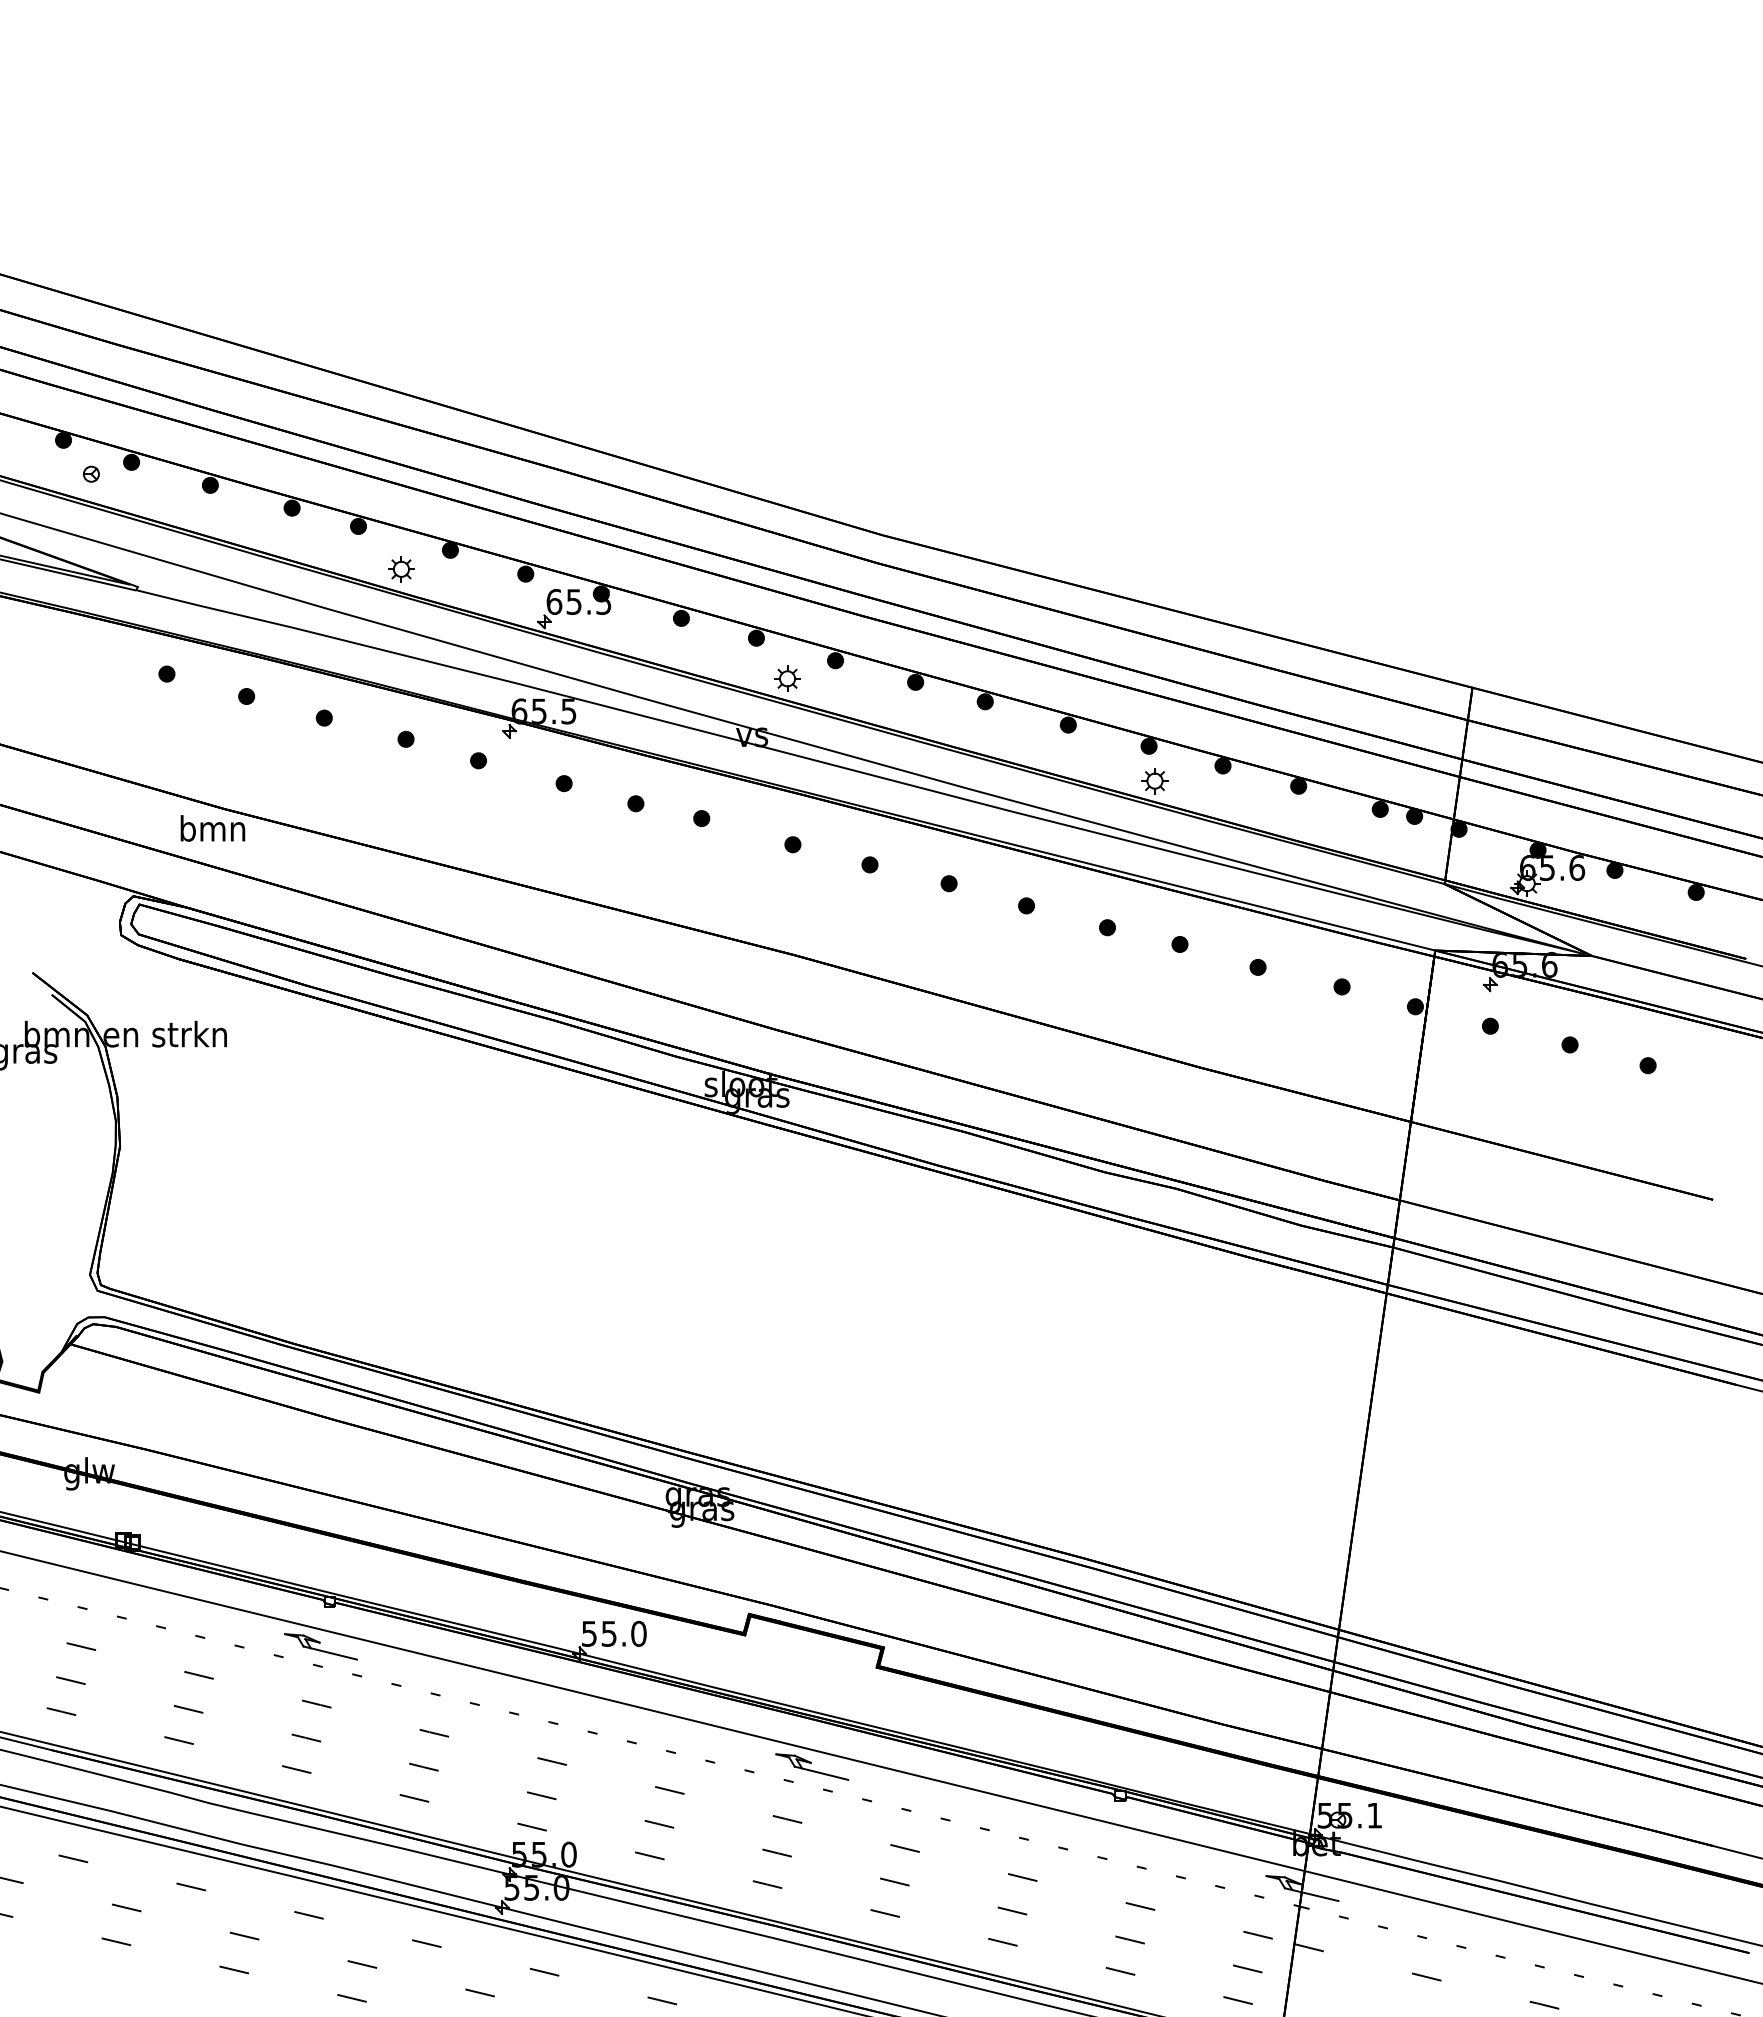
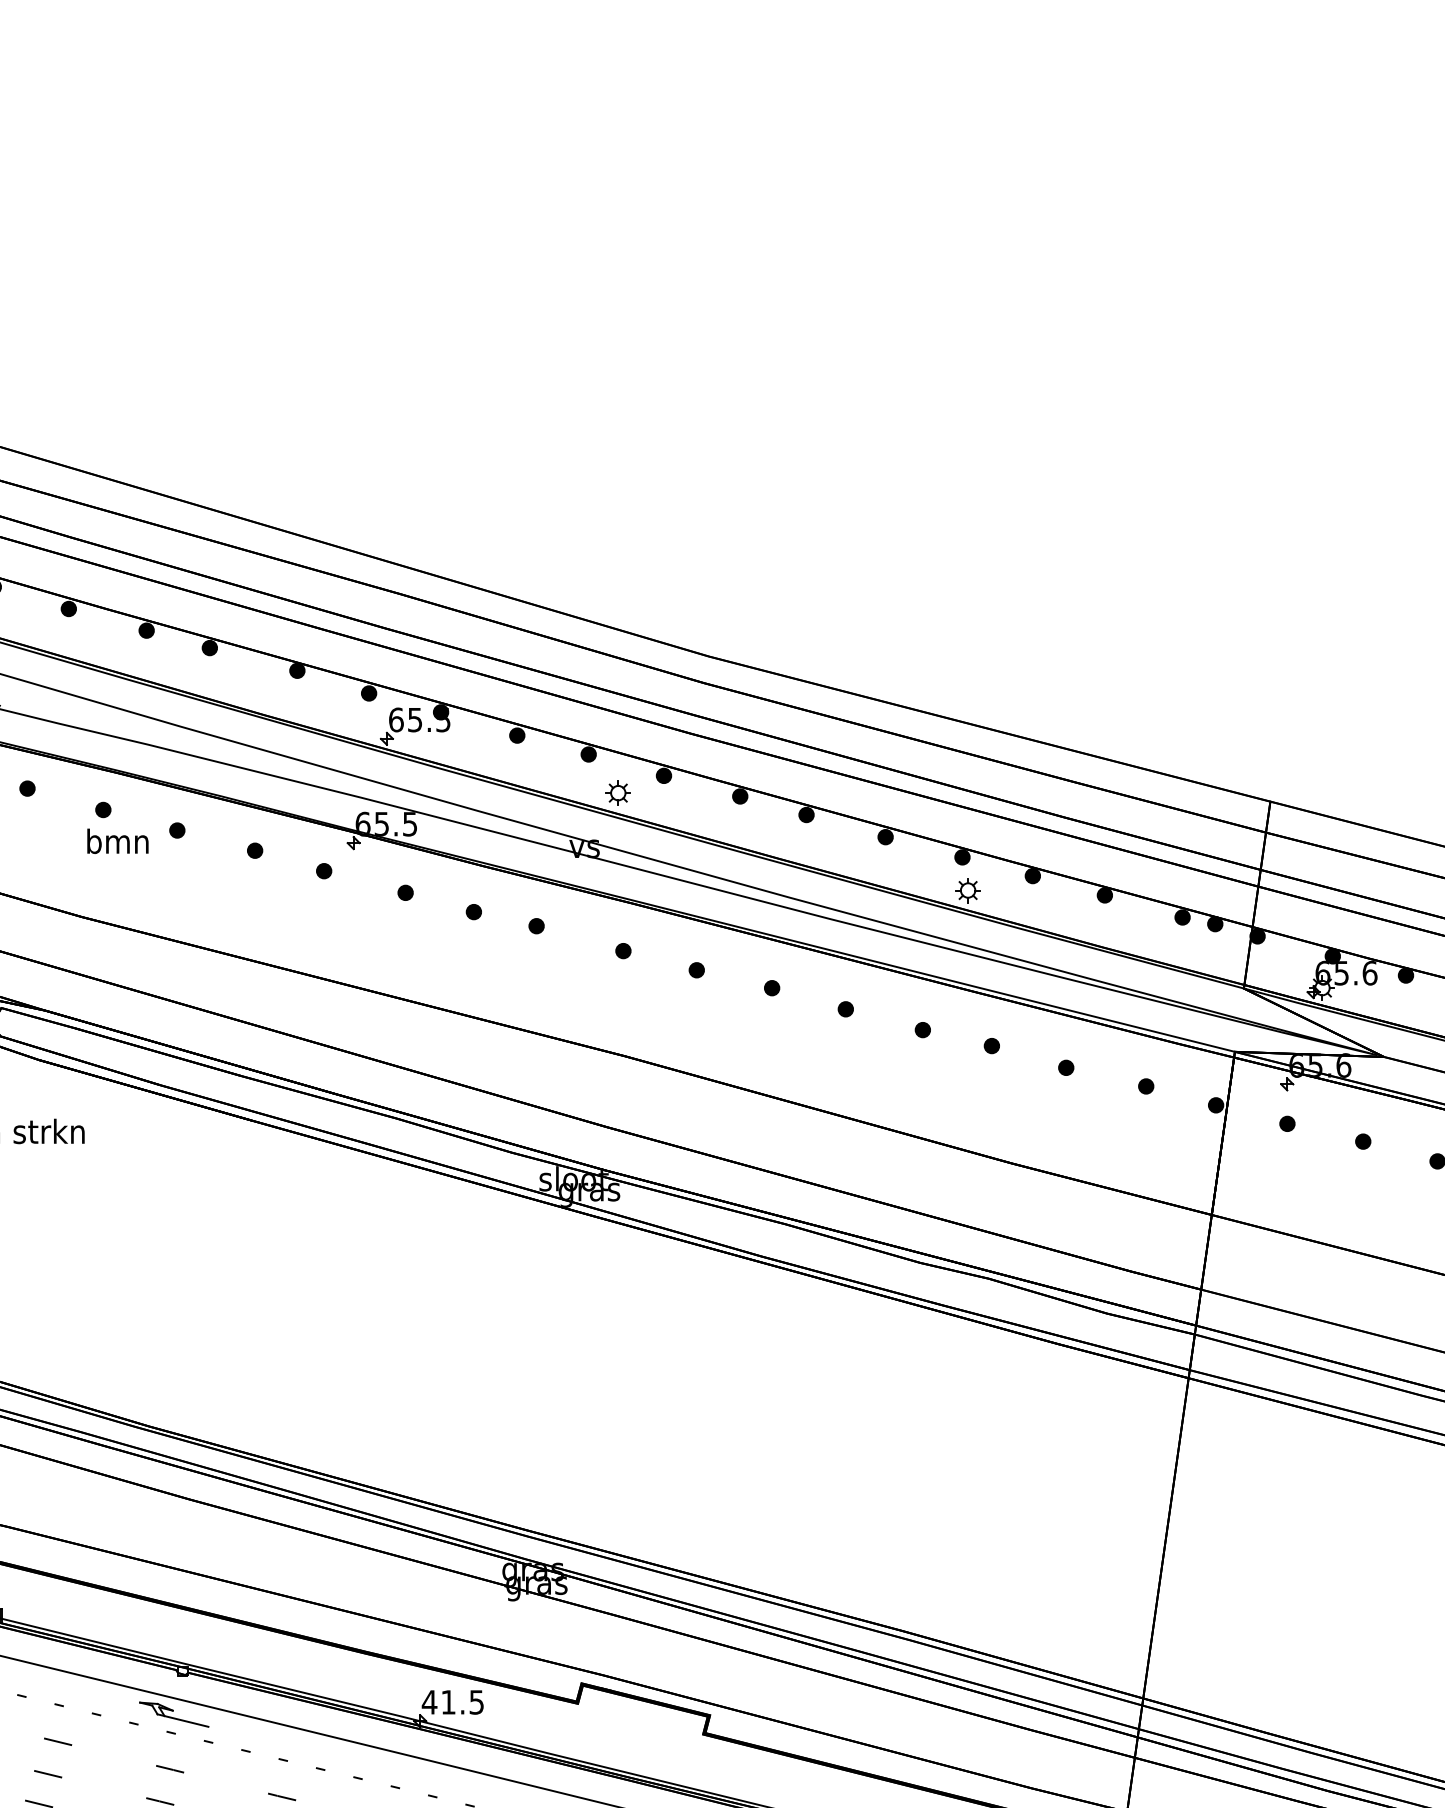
part: (401, 569) -> (250, 689), removed
text: (212, 828) -> (117, 841), moved
text: (613, 1633) -> (452, 1701), 55.0 -> 41.5

